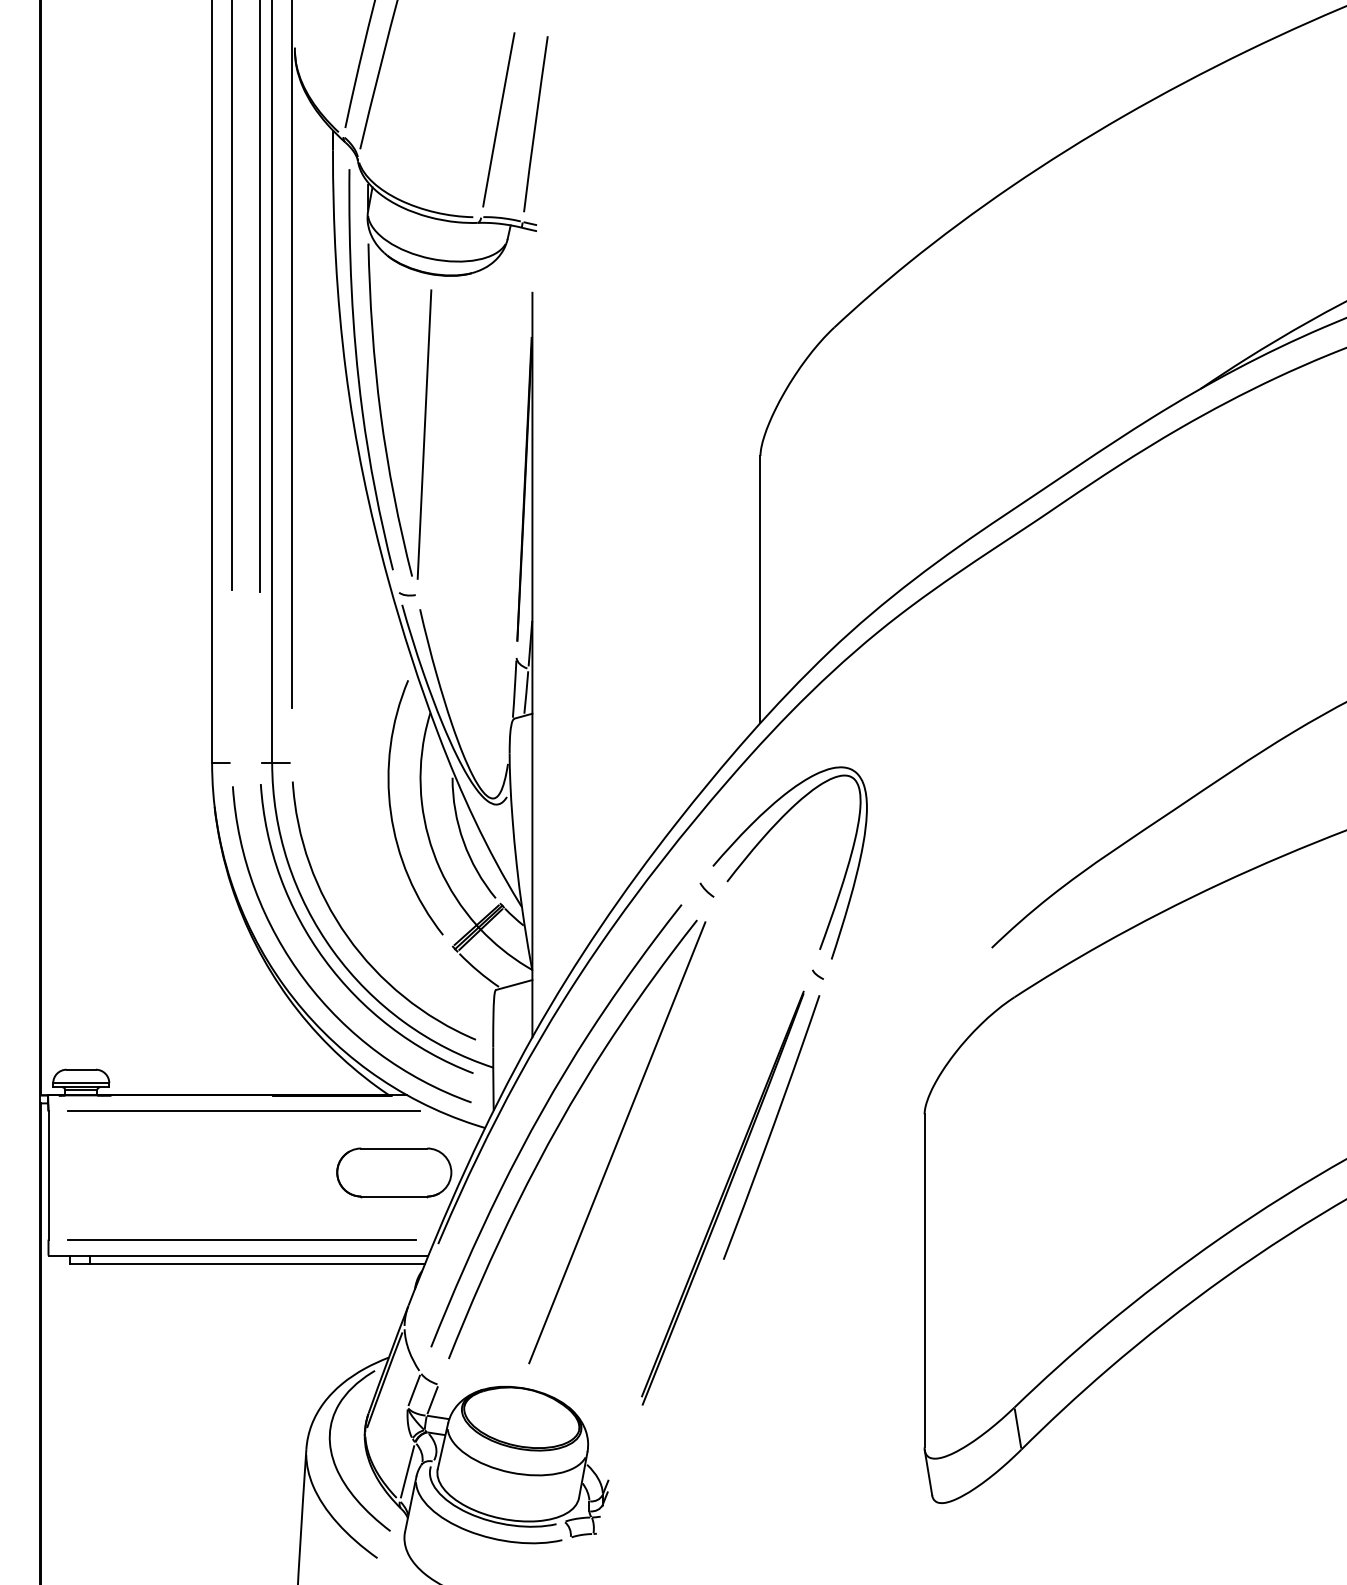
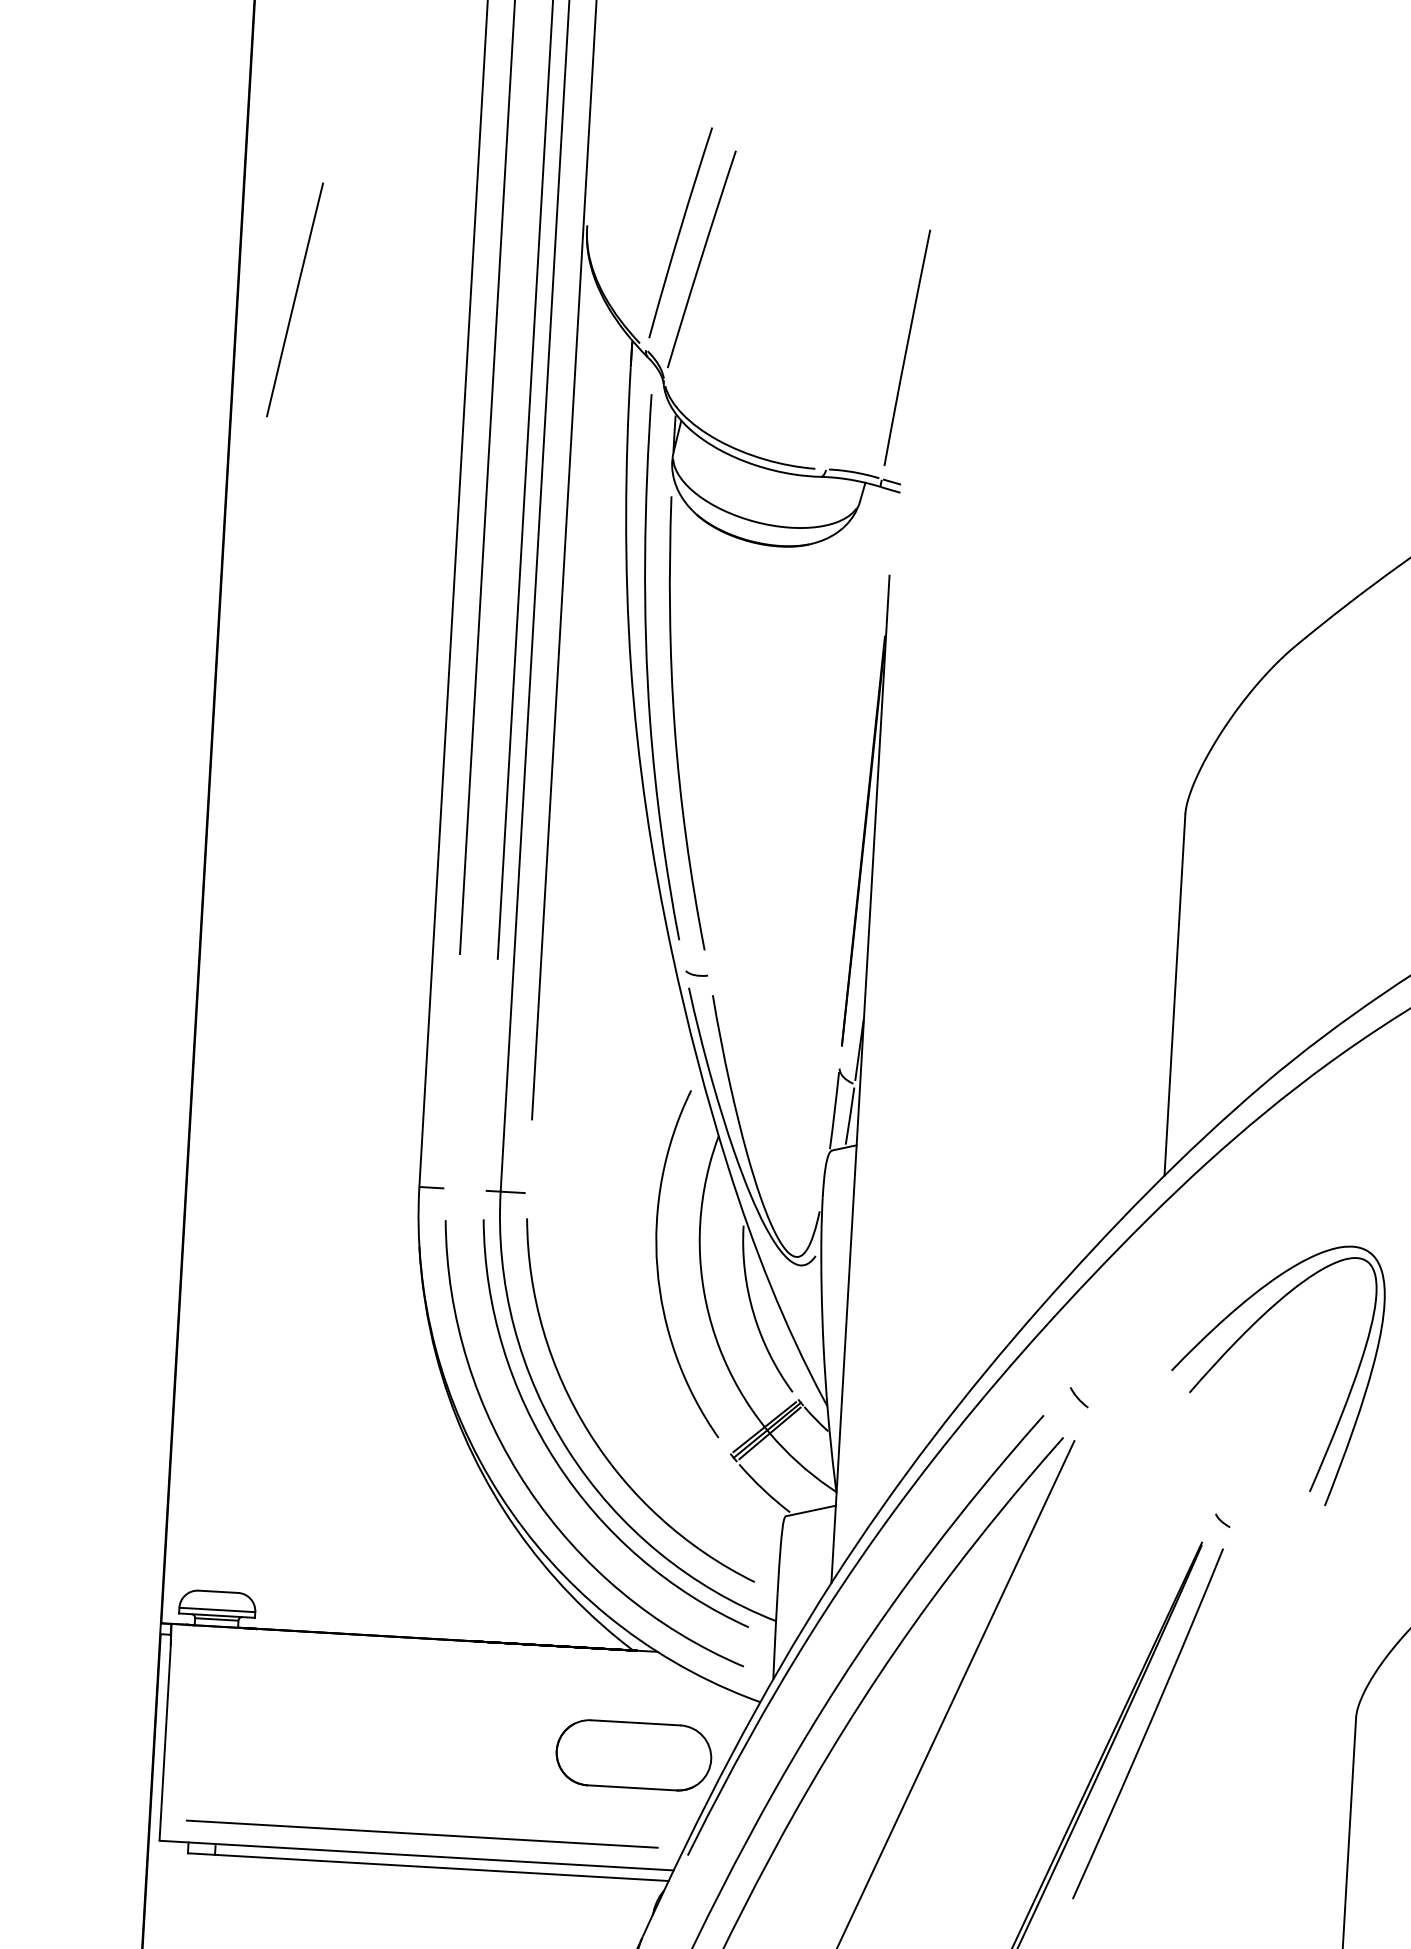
line: (498, 119) -> (294, 299), moved
line: (424, 434) -> (732, 759), removed
part: (763, 839) -> (1242, 1338), moved
line: (244, 1111) -> (436, 1661), removed

